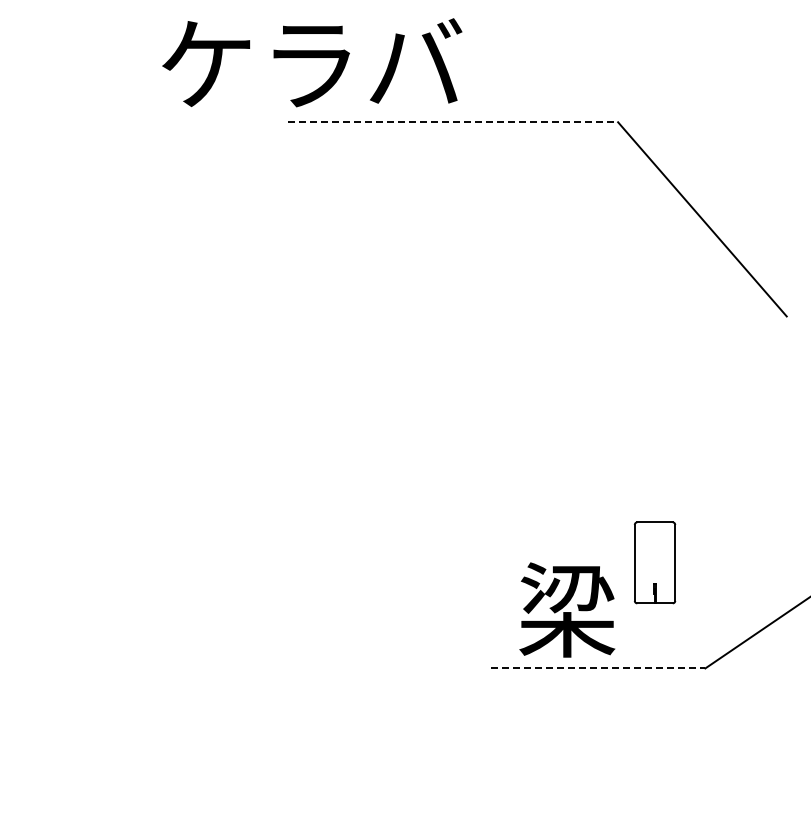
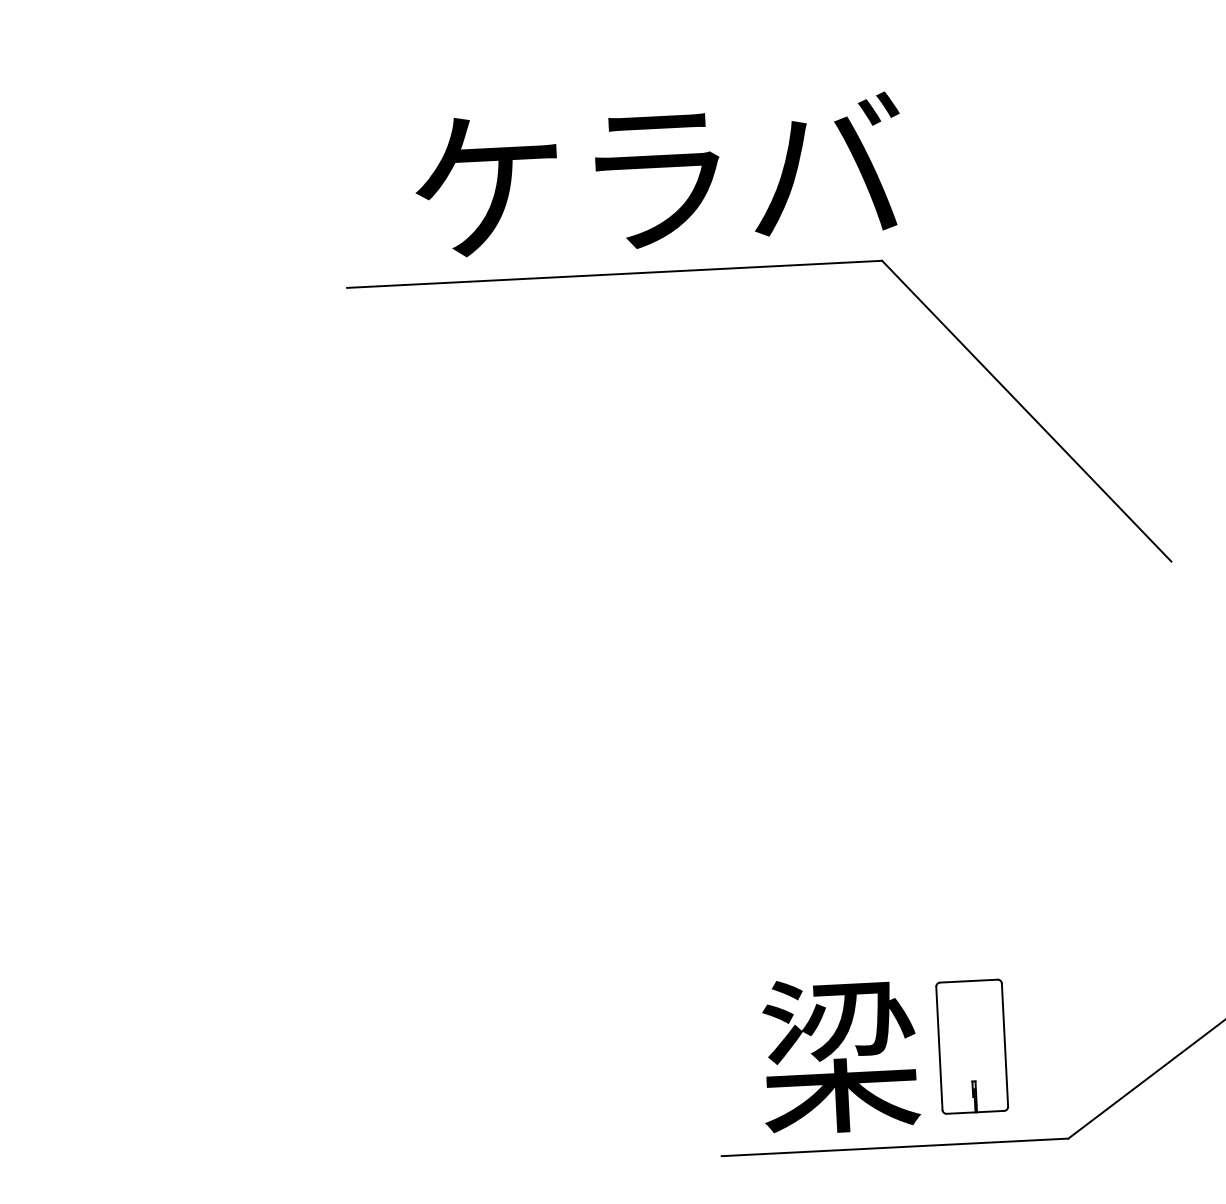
text: (312, 62) -> (659, 175), moved
line: (453, 122) -> (615, 274), dashed -> solid
part: (655, 562) -> (972, 1046), moved
line: (598, 668) -> (895, 1147), dashed -> solid

